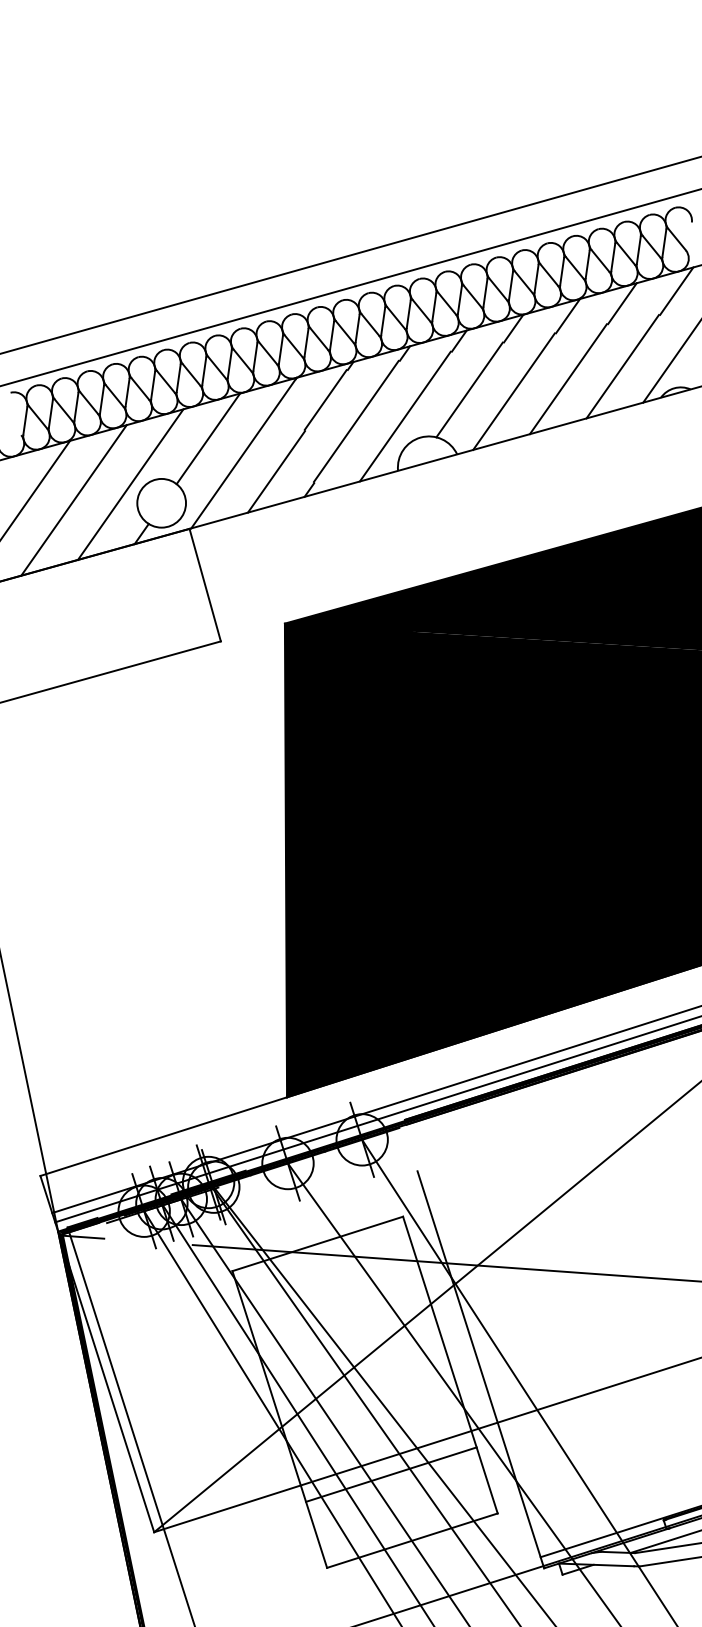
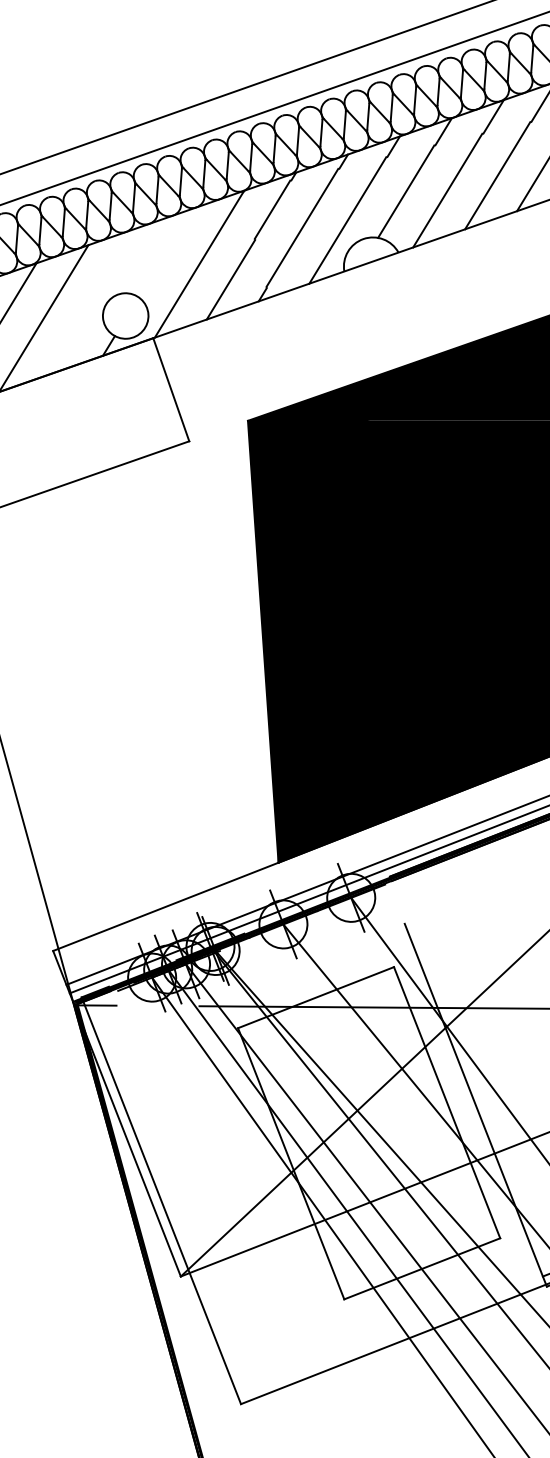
line: (208, 438) -> (165, 252), removed
line: (130, 484) -> (95, 300), removed
line: (391, 1474) -> (398, 1208), removed

